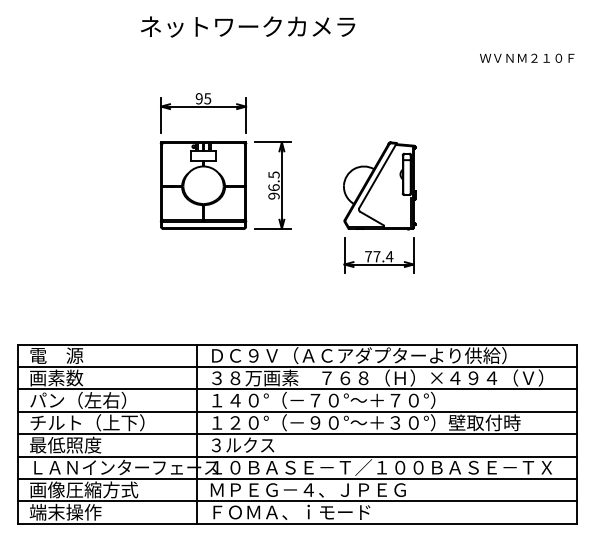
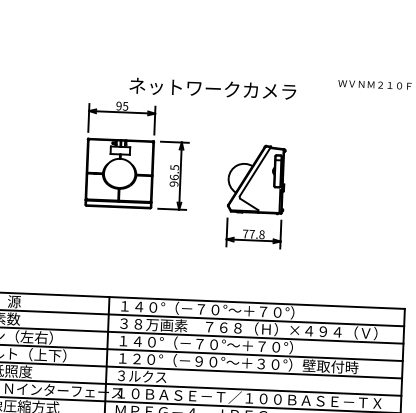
text: (247, 26) -> (212, 88), moved
text: (389, 256) -> (261, 234), 77.4 -> 77.8
text: (359, 355) -> (235, 310), ＤＣ９Ｖ（ＡＣアダプターより供給） -> １４０°（－７０°～＋７０°）

